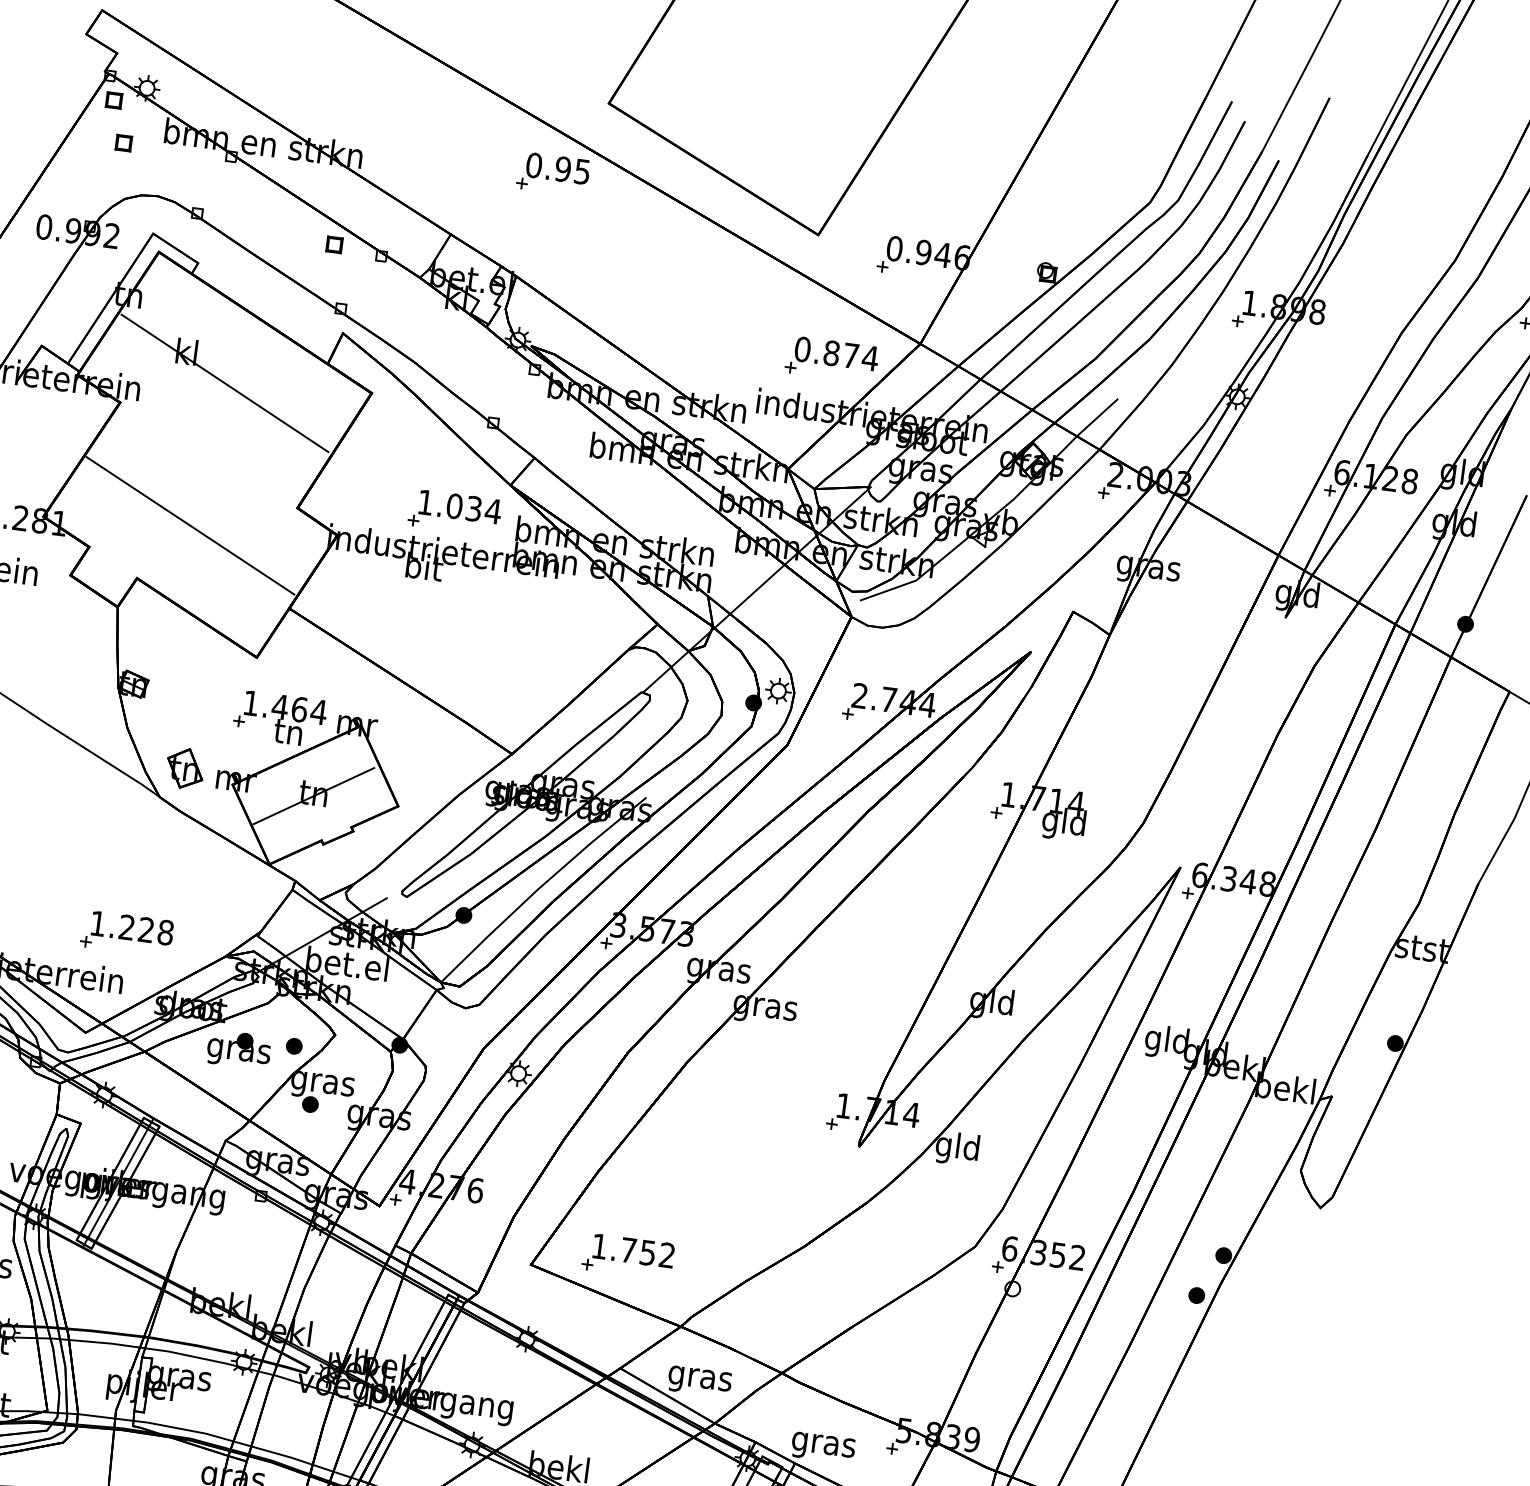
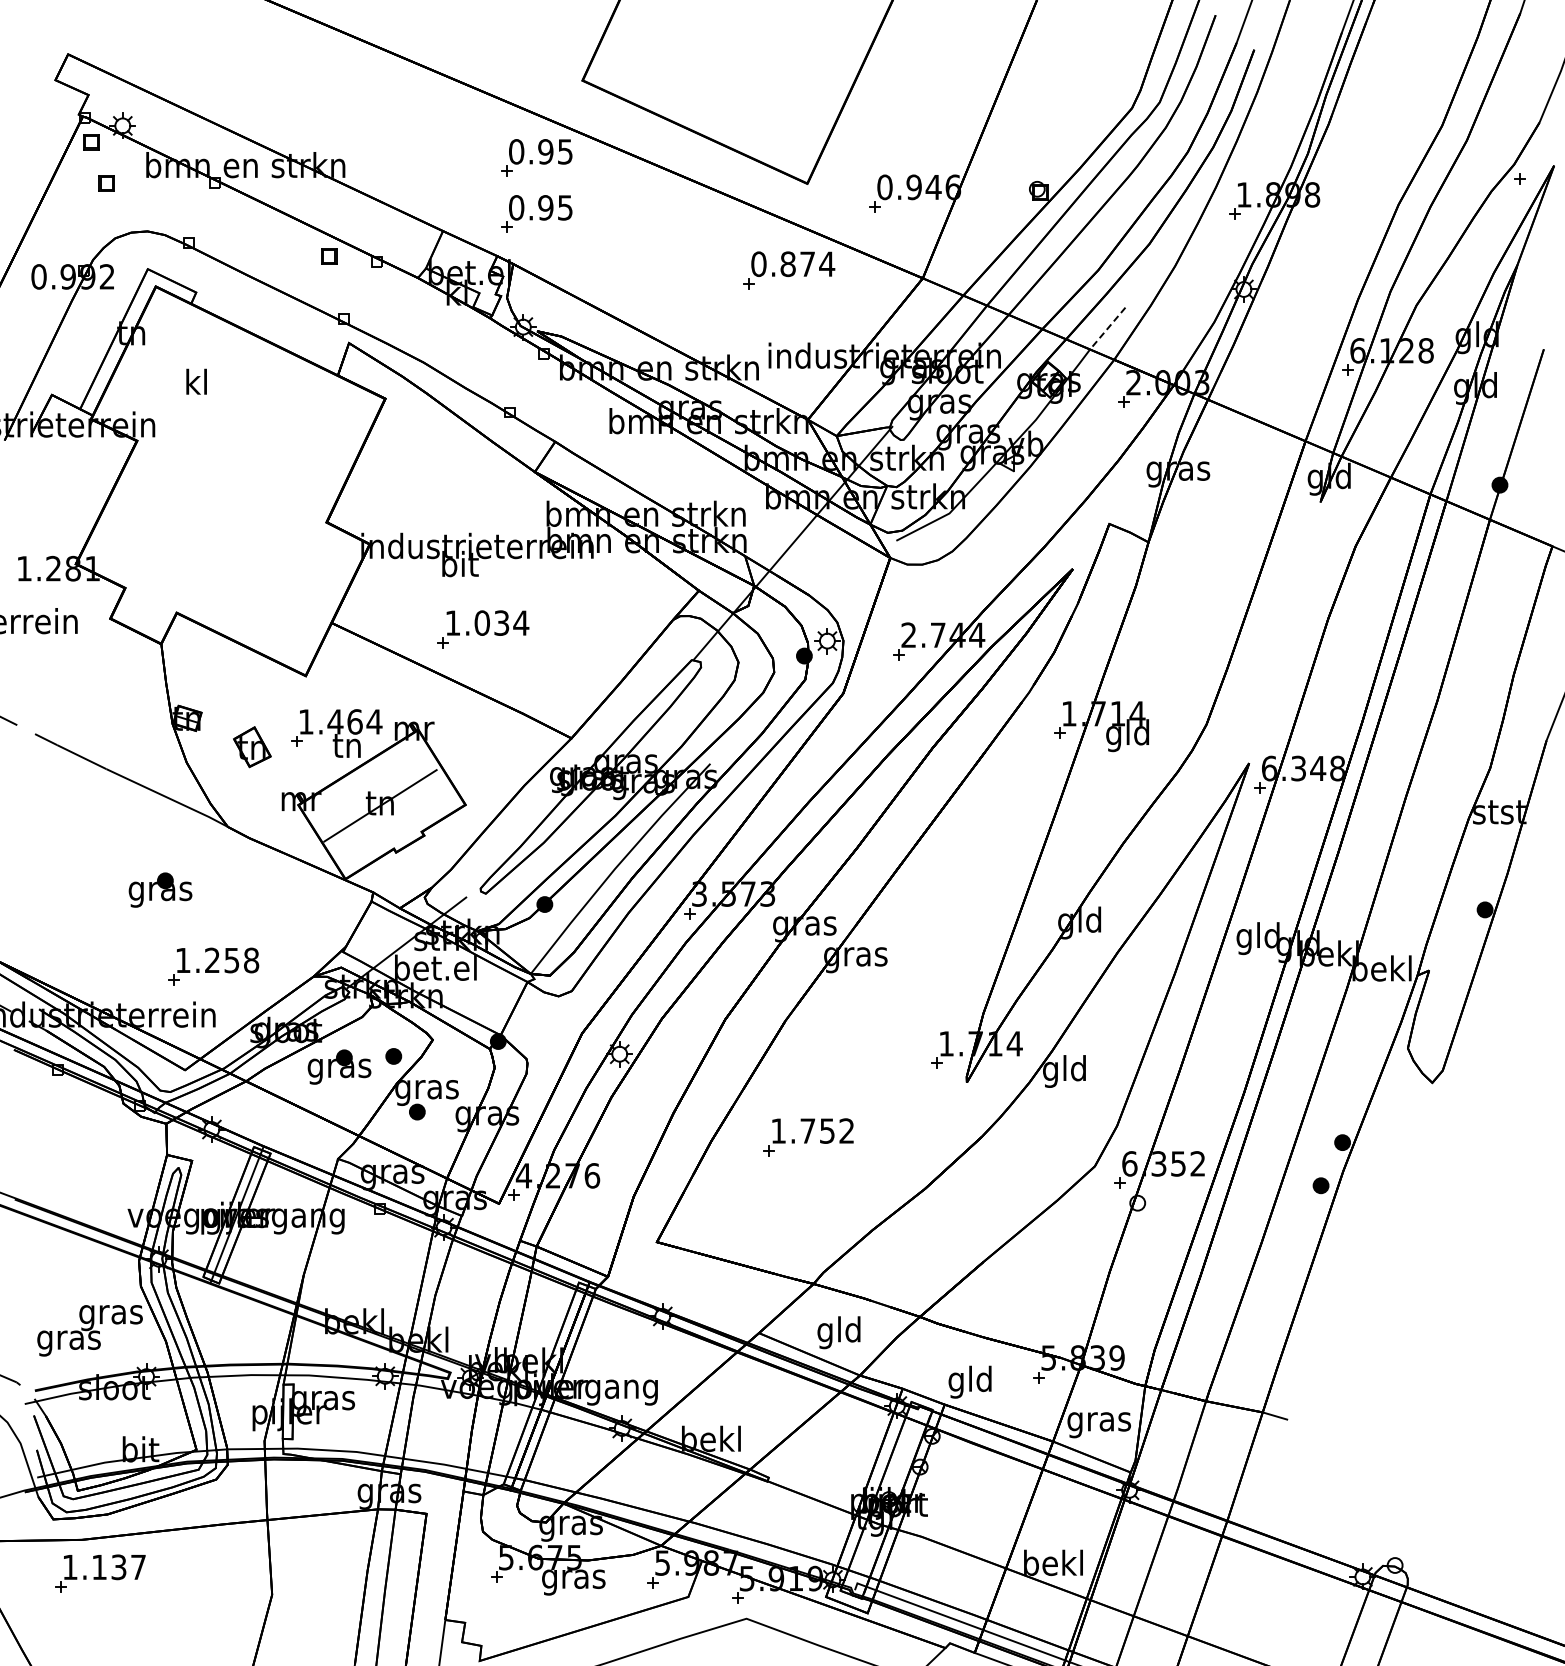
part: (545, 229) -> (536, 213), added
part: (832, 359) -> (789, 270), moved
line: (225, 382) -> (238, 407), removed
line: (1096, 417) -> (1107, 328), solid -> dashed
part: (455, 512) -> (483, 629), moved
line: (190, 525) -> (222, 553), removed
part: (185, 768) -> (252, 747), moved
part: (84, 850) -> (160, 889), added
text: (145, 930) -> (231, 960), 1.228 -> 1.258
part: (628, 1256) -> (808, 1137), moved
text: (700, 1378) -> (839, 1332), gras -> gld
text: (823, 1443) -> (970, 1381), gras -> gld

